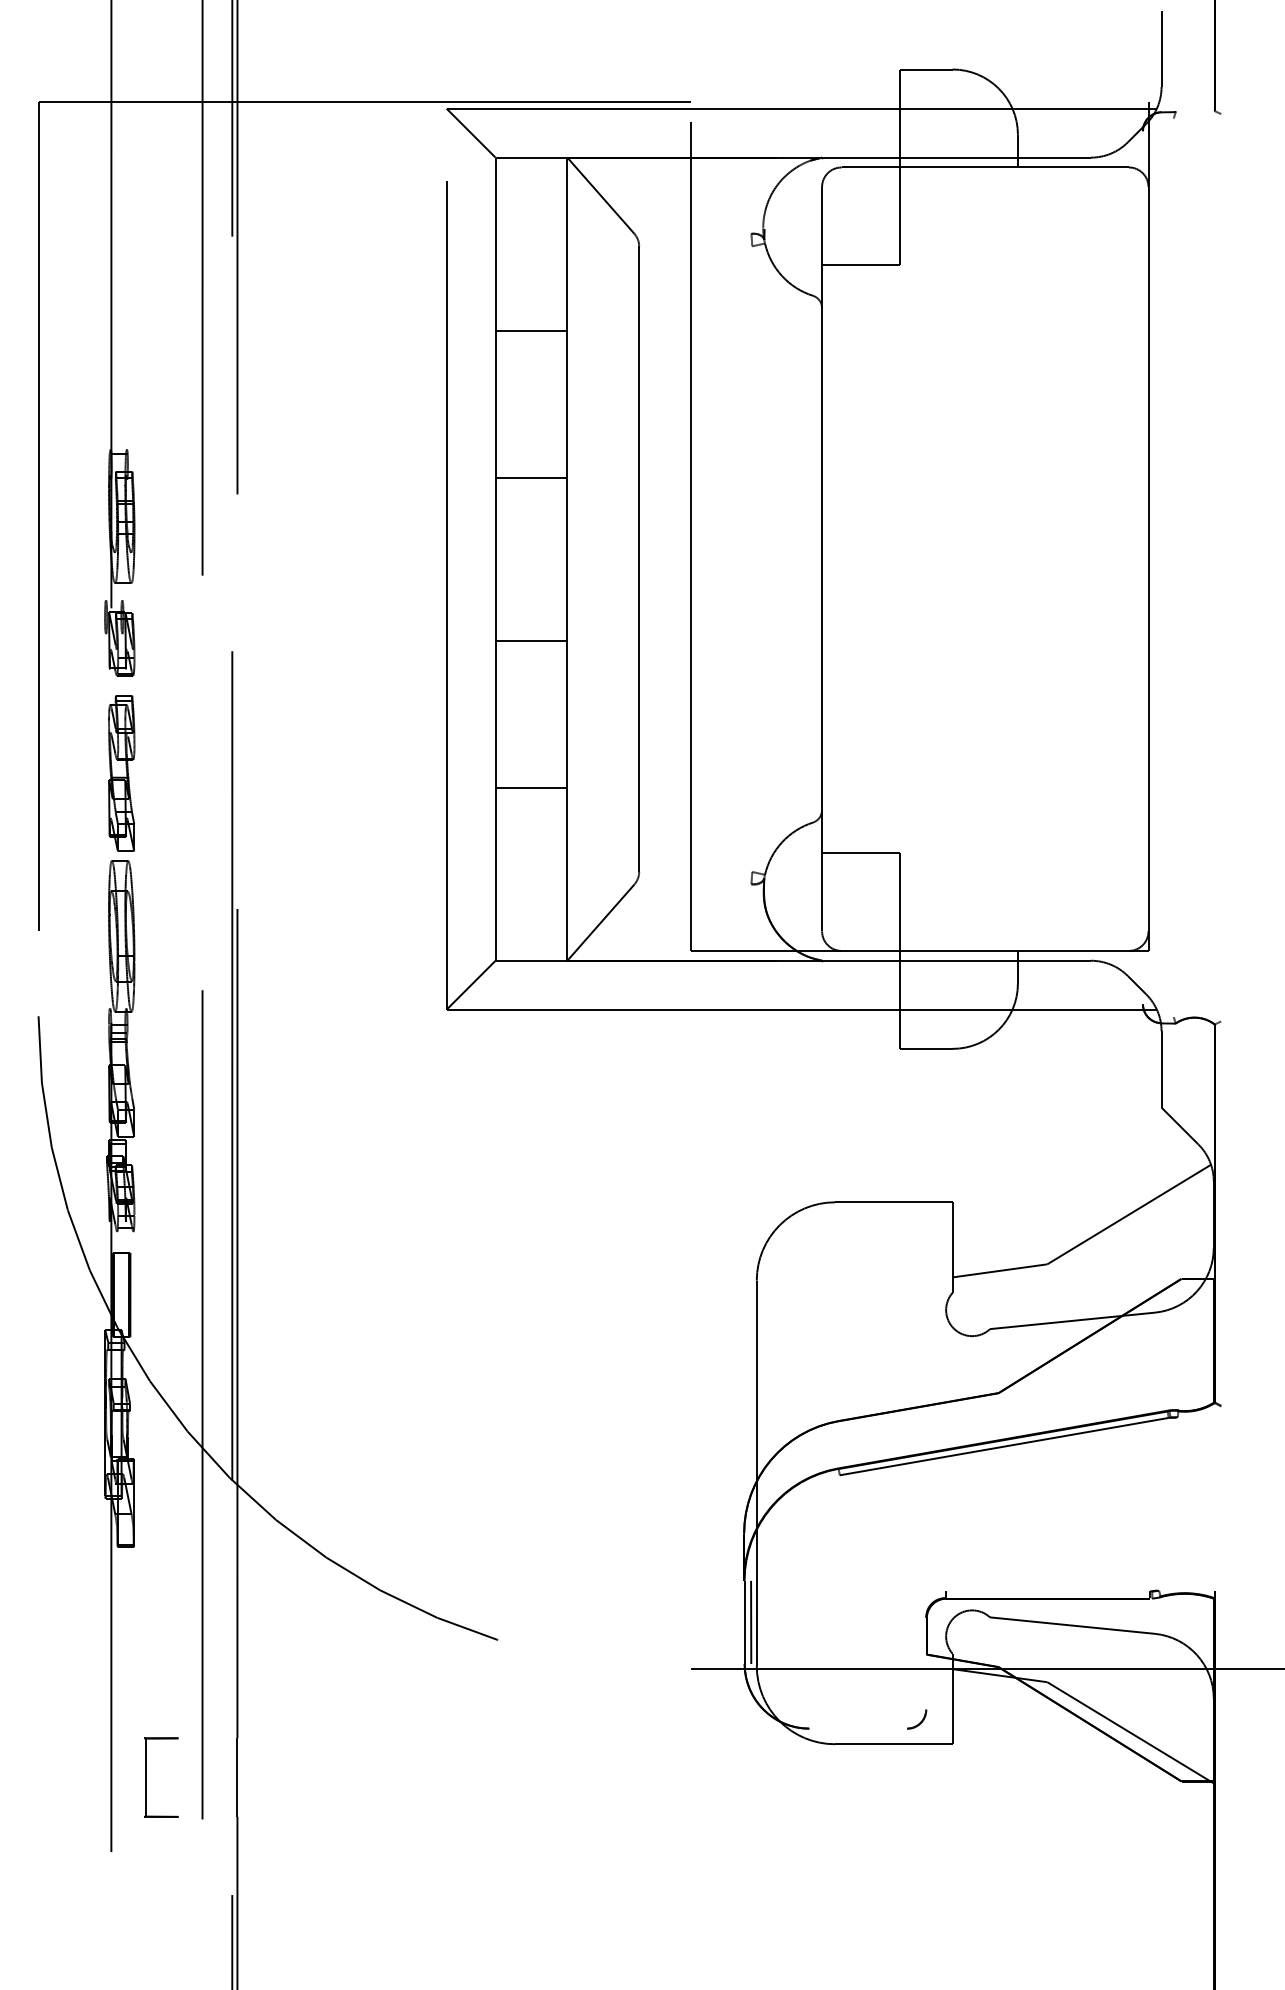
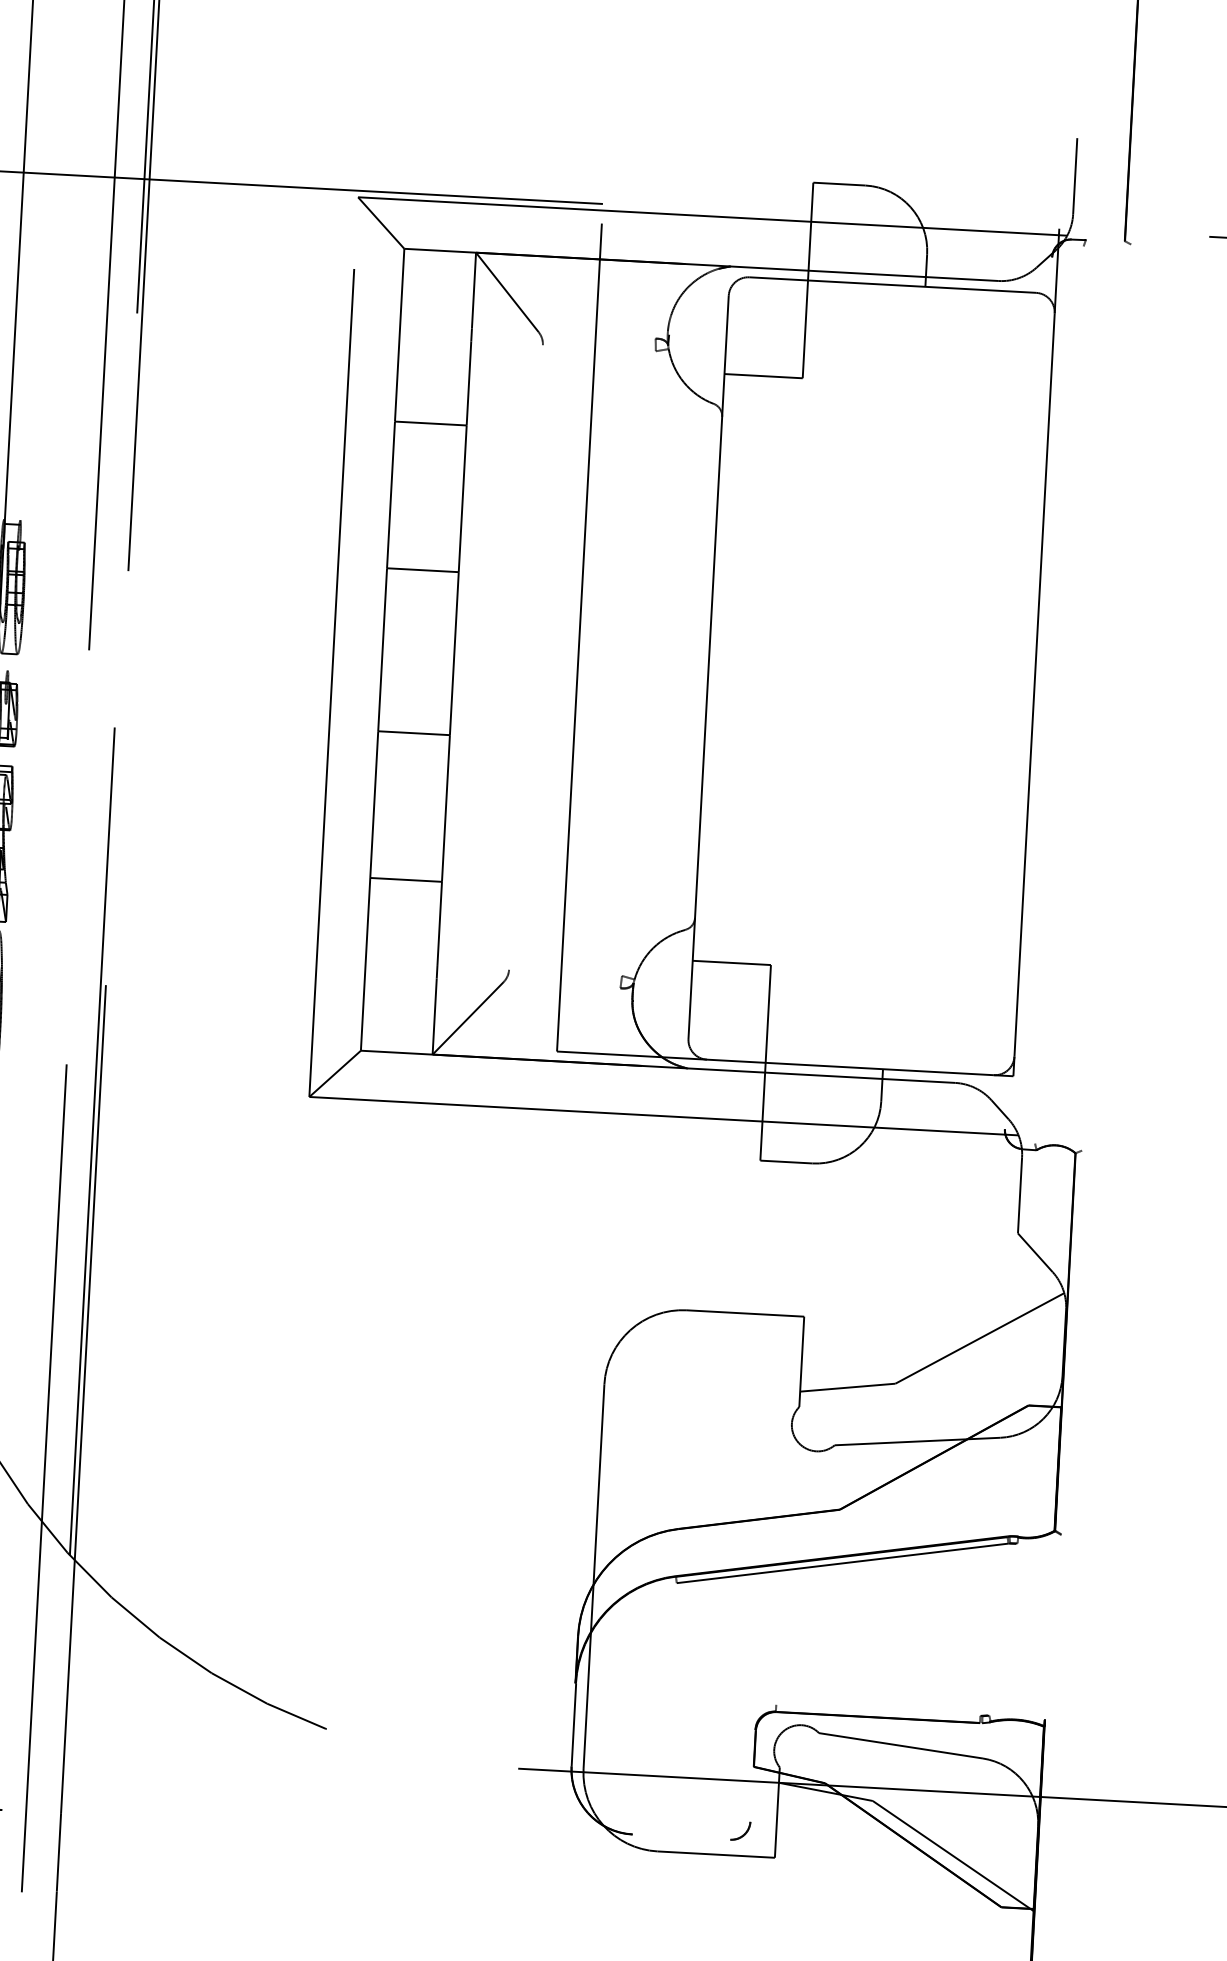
line: (639, 558) -> (526, 656), removed
line: (751, 1621) -> (580, 1724), removed

